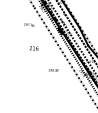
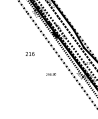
part: (29, 24) -> (23, 30), removed

